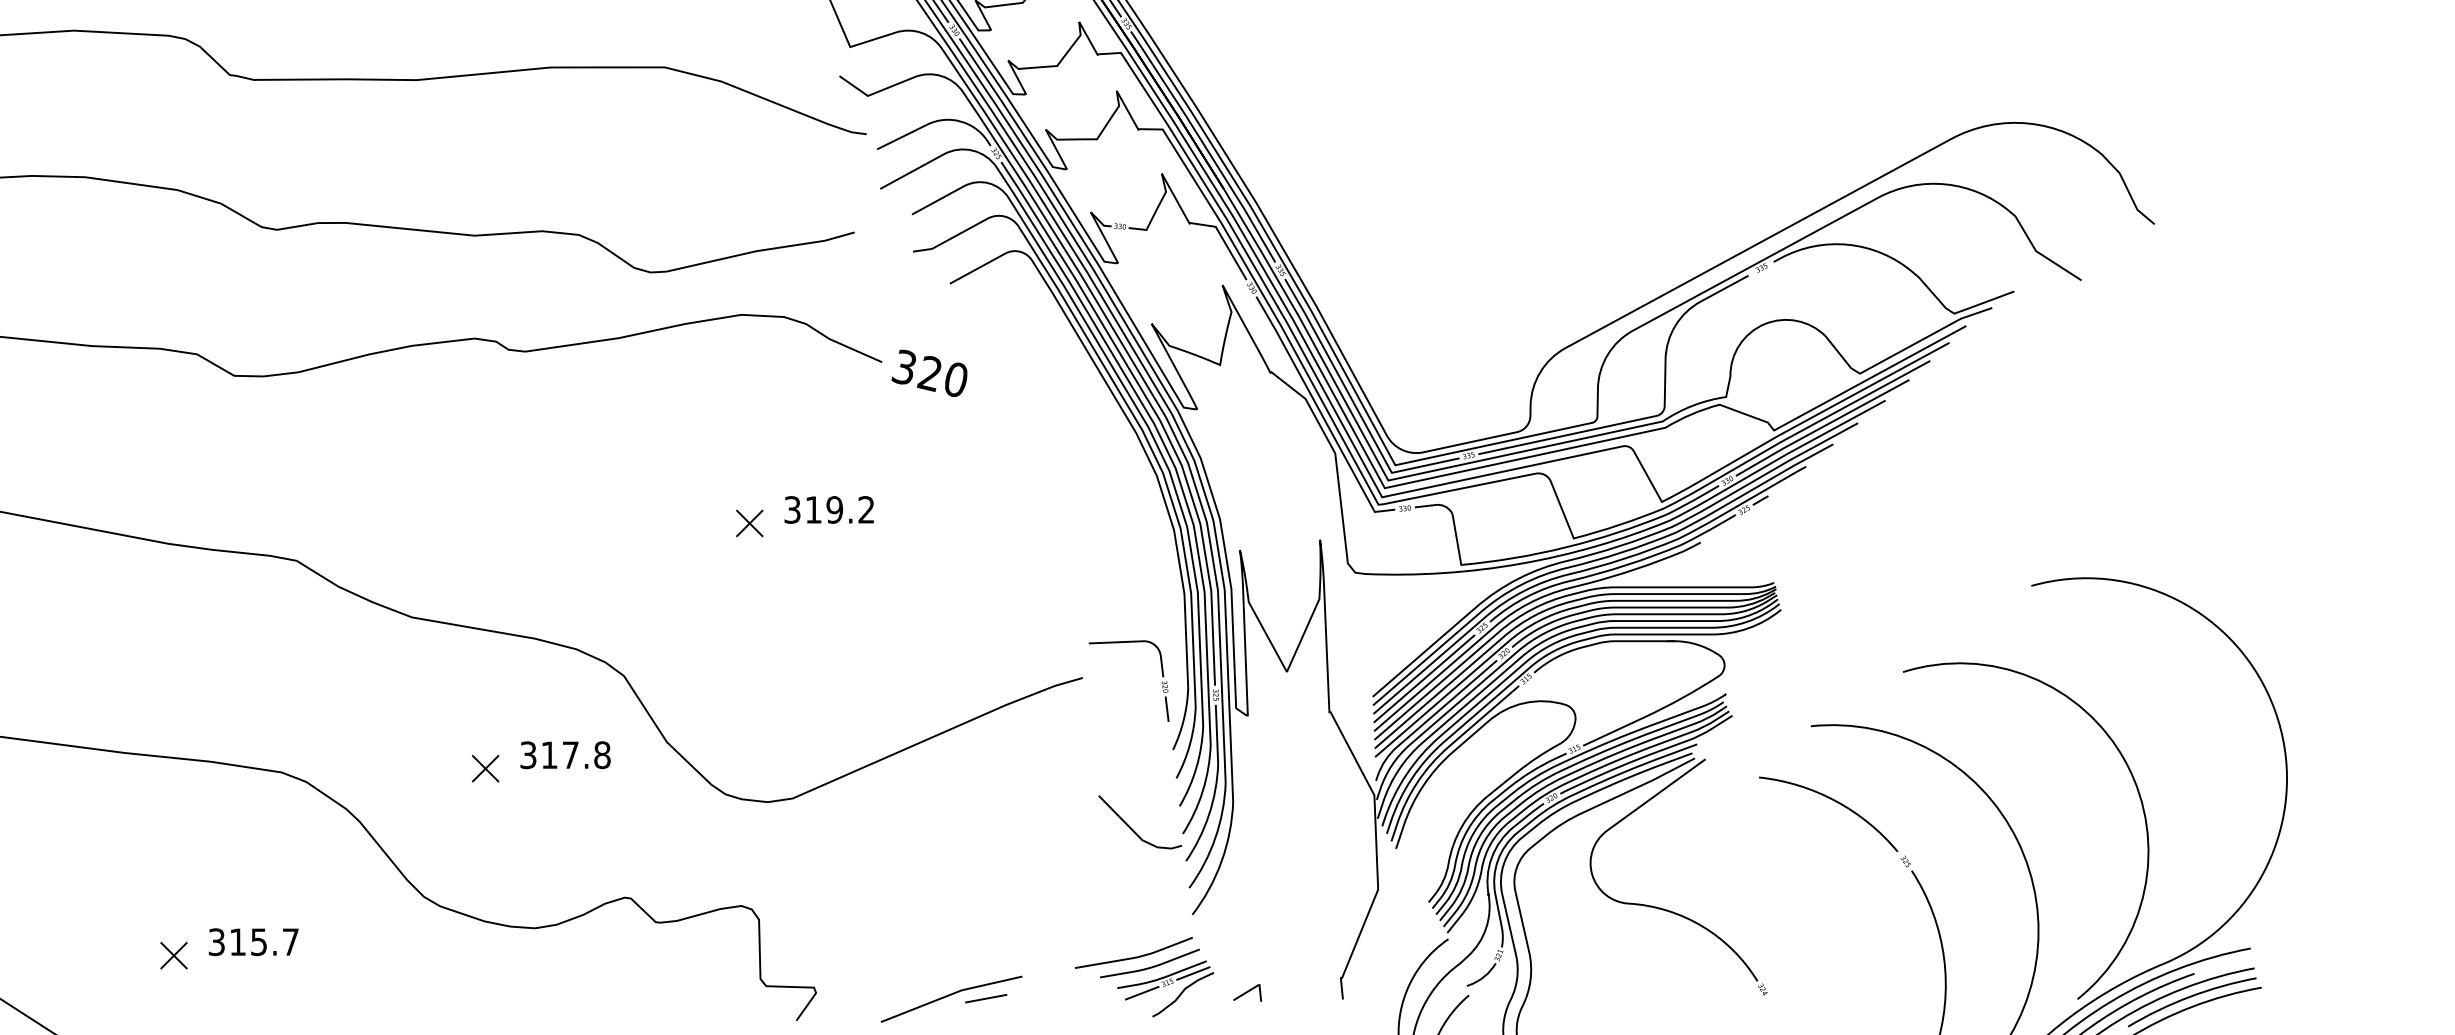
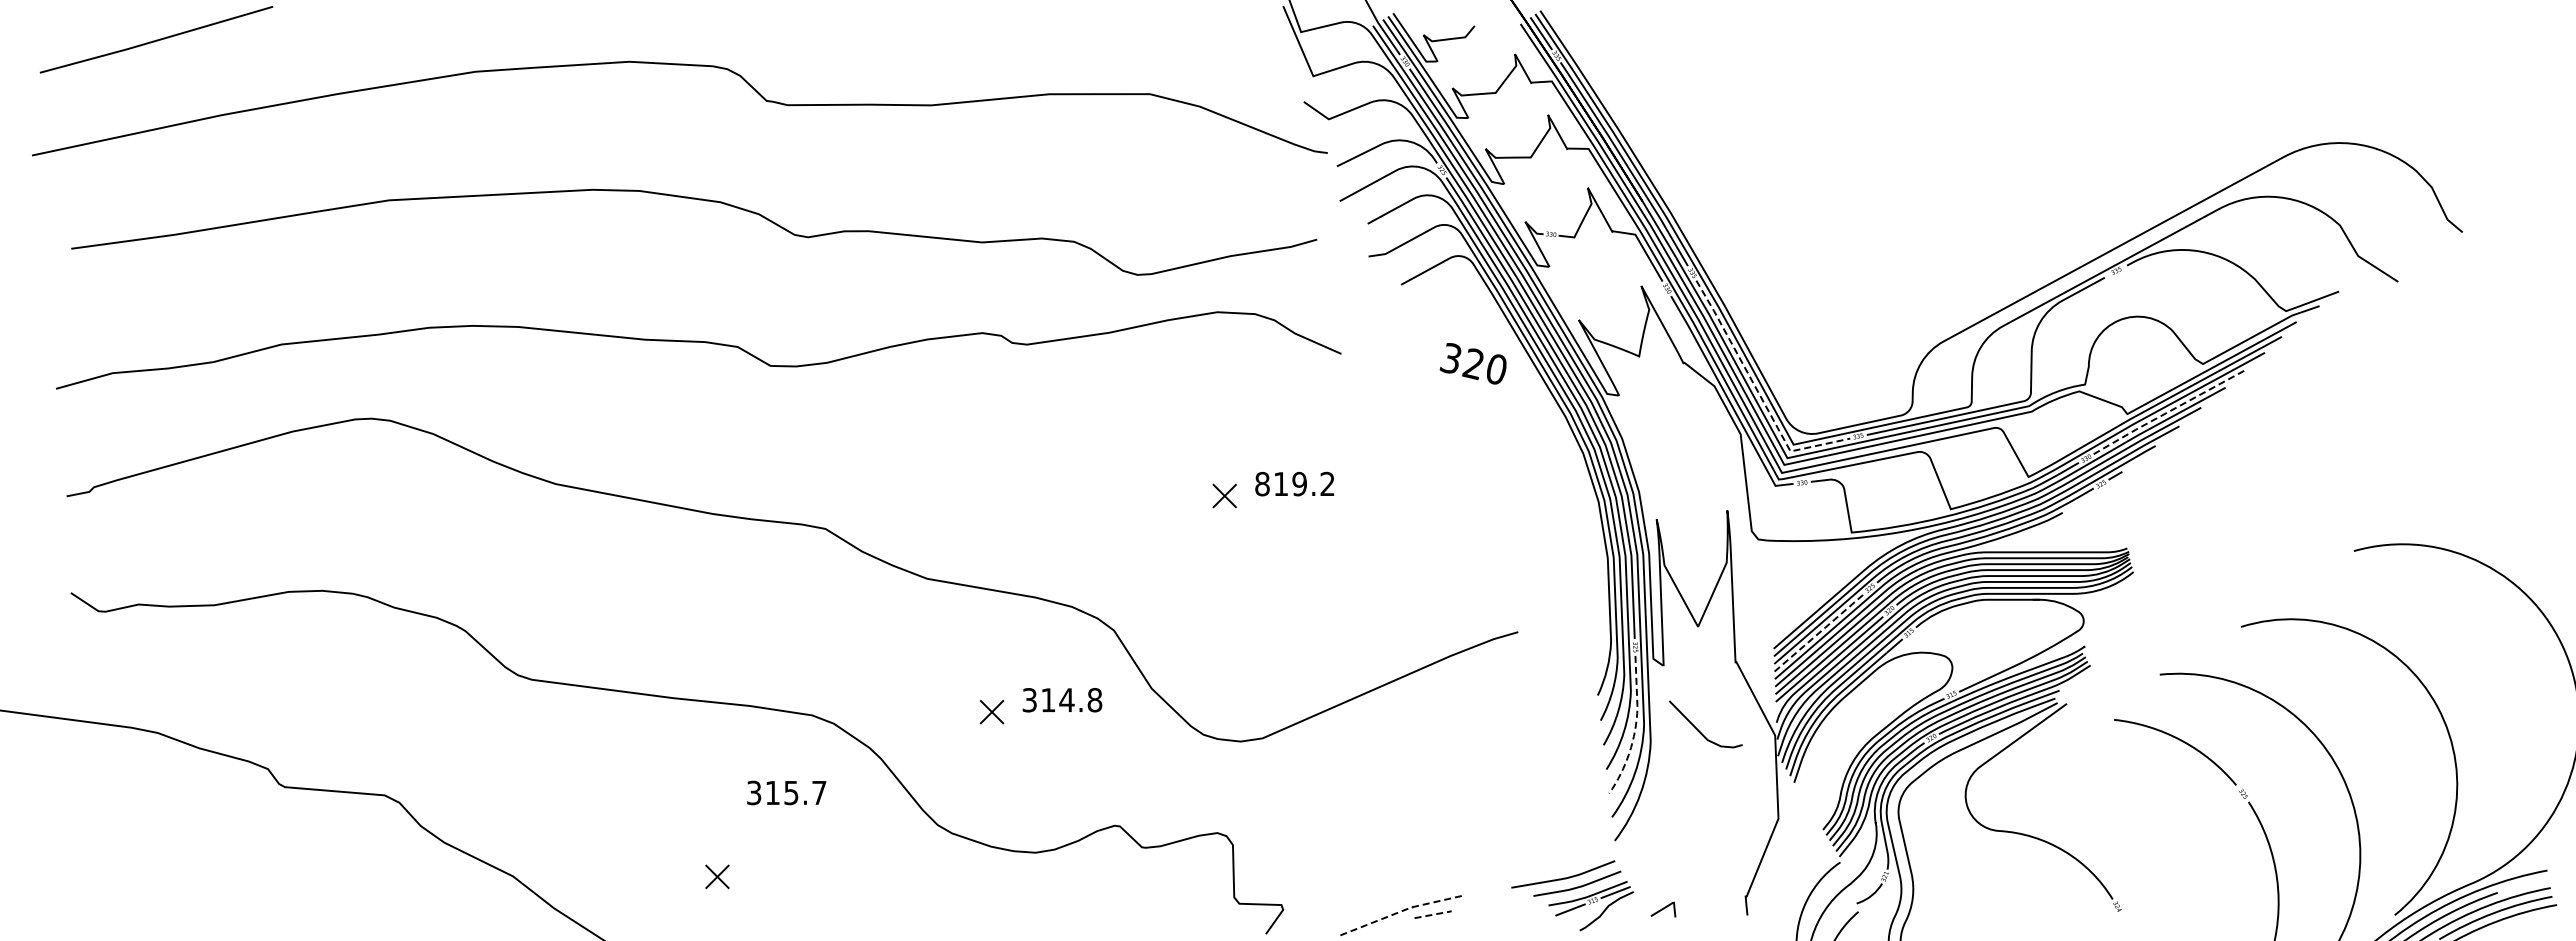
text: (928, 373) -> (1472, 363), moved
line: (1355, 405) -> (1758, 392), solid -> dashed
line: (1821, 427) -> (2169, 411), solid -> dashed
text: (792, 510) -> (1262, 484), 319.2 -> 819.2
part: (1161, 672) -> (1587, 627), removed
line: (1424, 678) -> (1819, 632), solid -> dashed
text: (570, 754) -> (1066, 699), 317.8 -> 314.8
line: (1215, 789) -> (1635, 730), solid -> dashed
line: (1133, 829) -> (1699, 730), moved
text: (253, 941) -> (786, 792), moved
line: (952, 993) -> (1403, 910), solid -> dashed
line: (986, 998) -> (1433, 914), solid -> dashed

